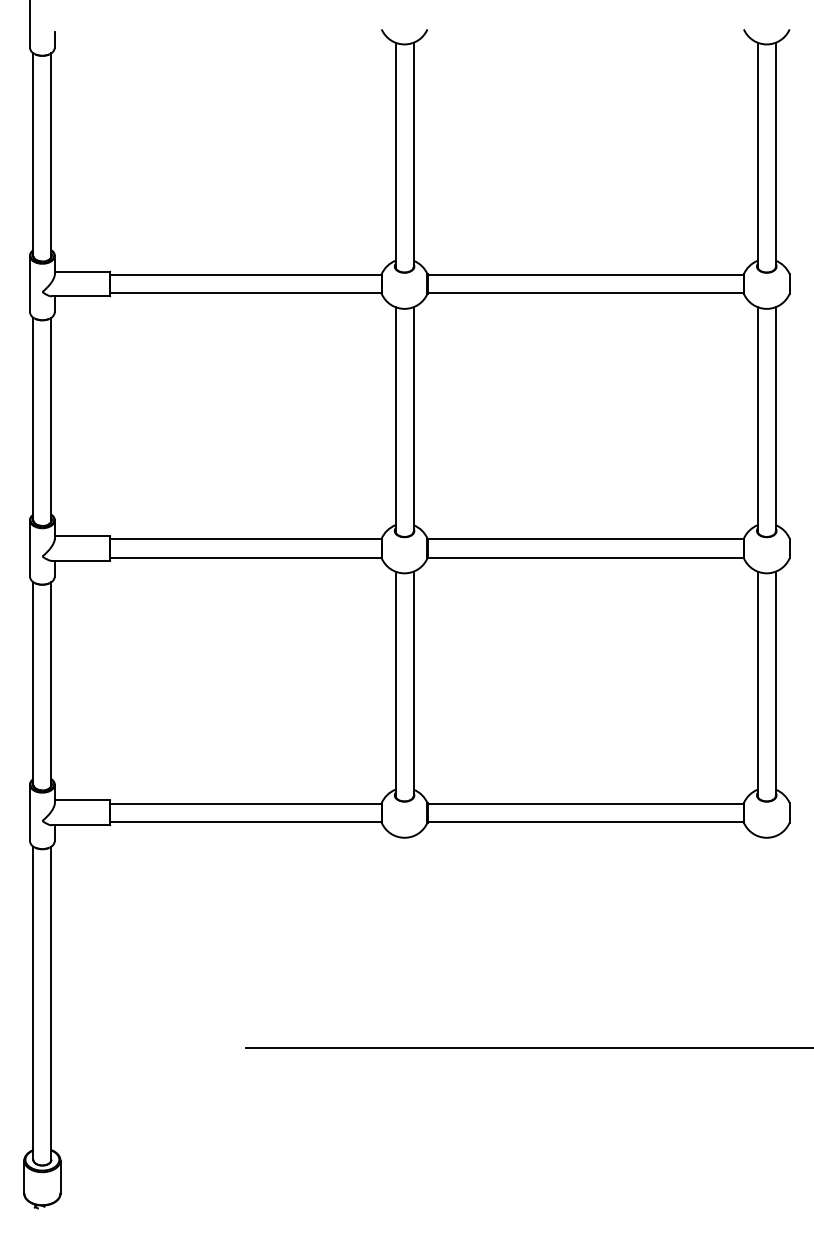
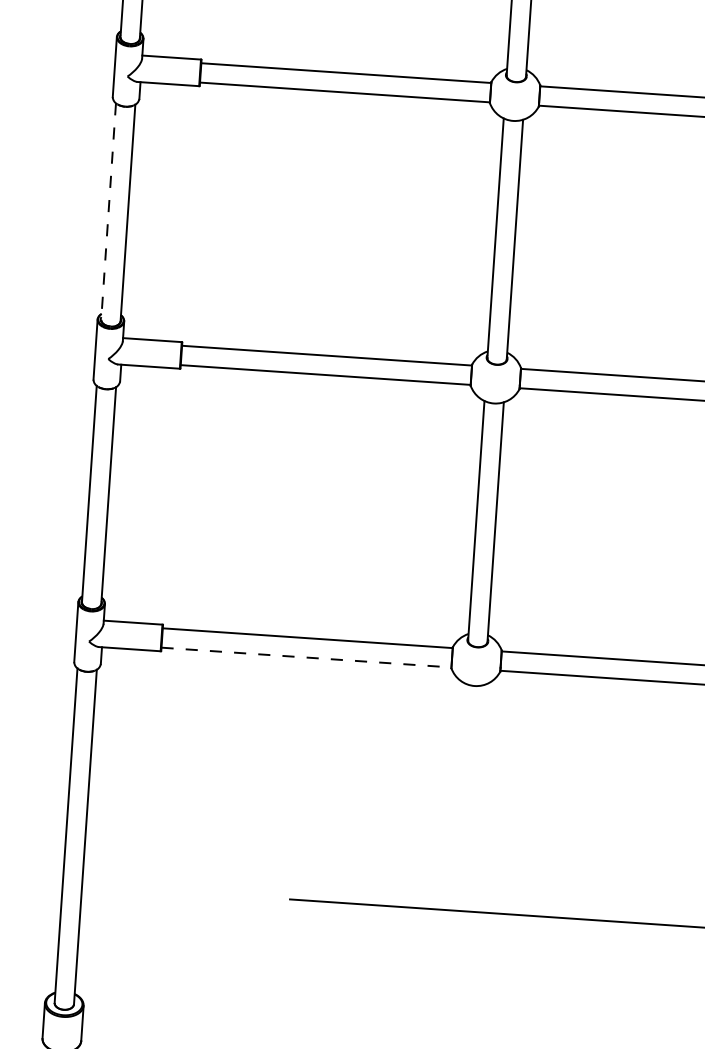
line: (33, 419) -> (108, 212), solid -> dashed
line: (245, 821) -> (305, 657), solid -> dashed

